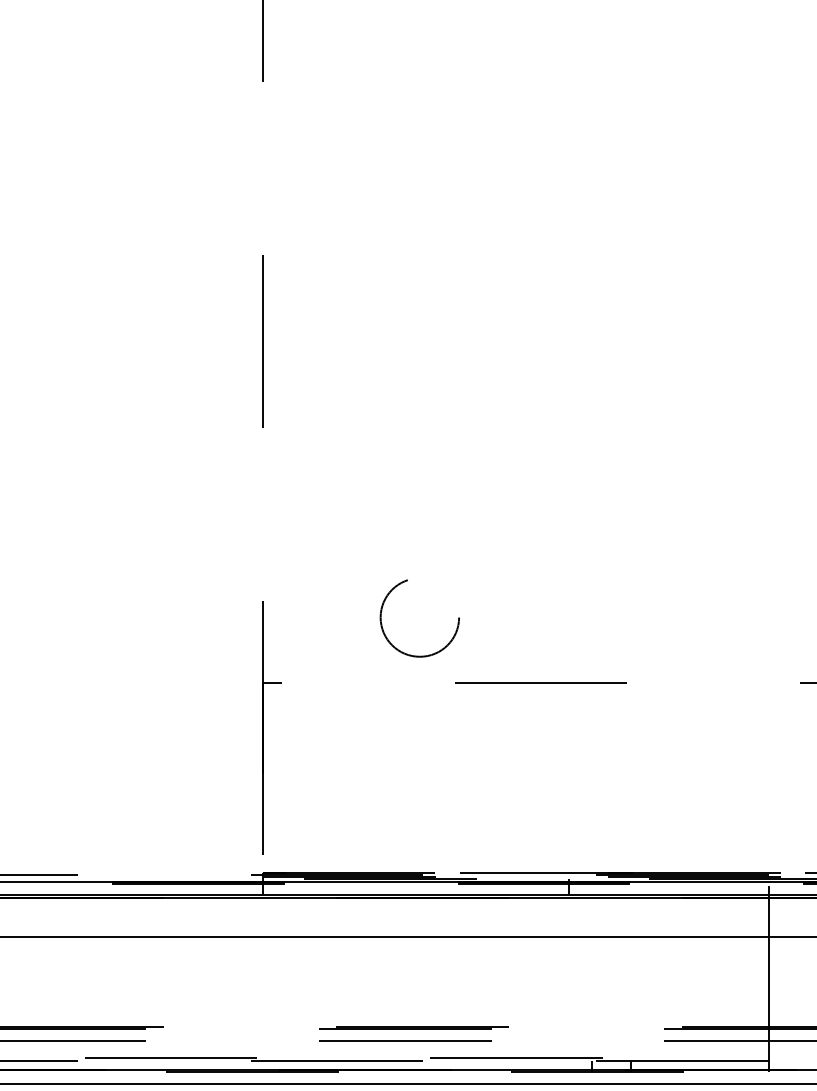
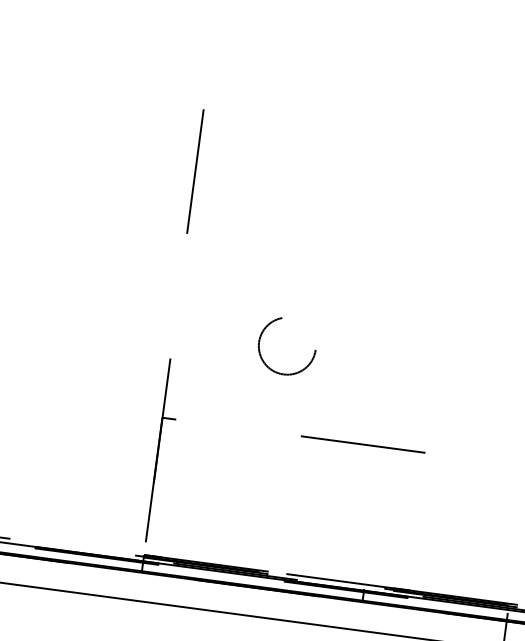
circle: (419, 618) -> (287, 346), moved

